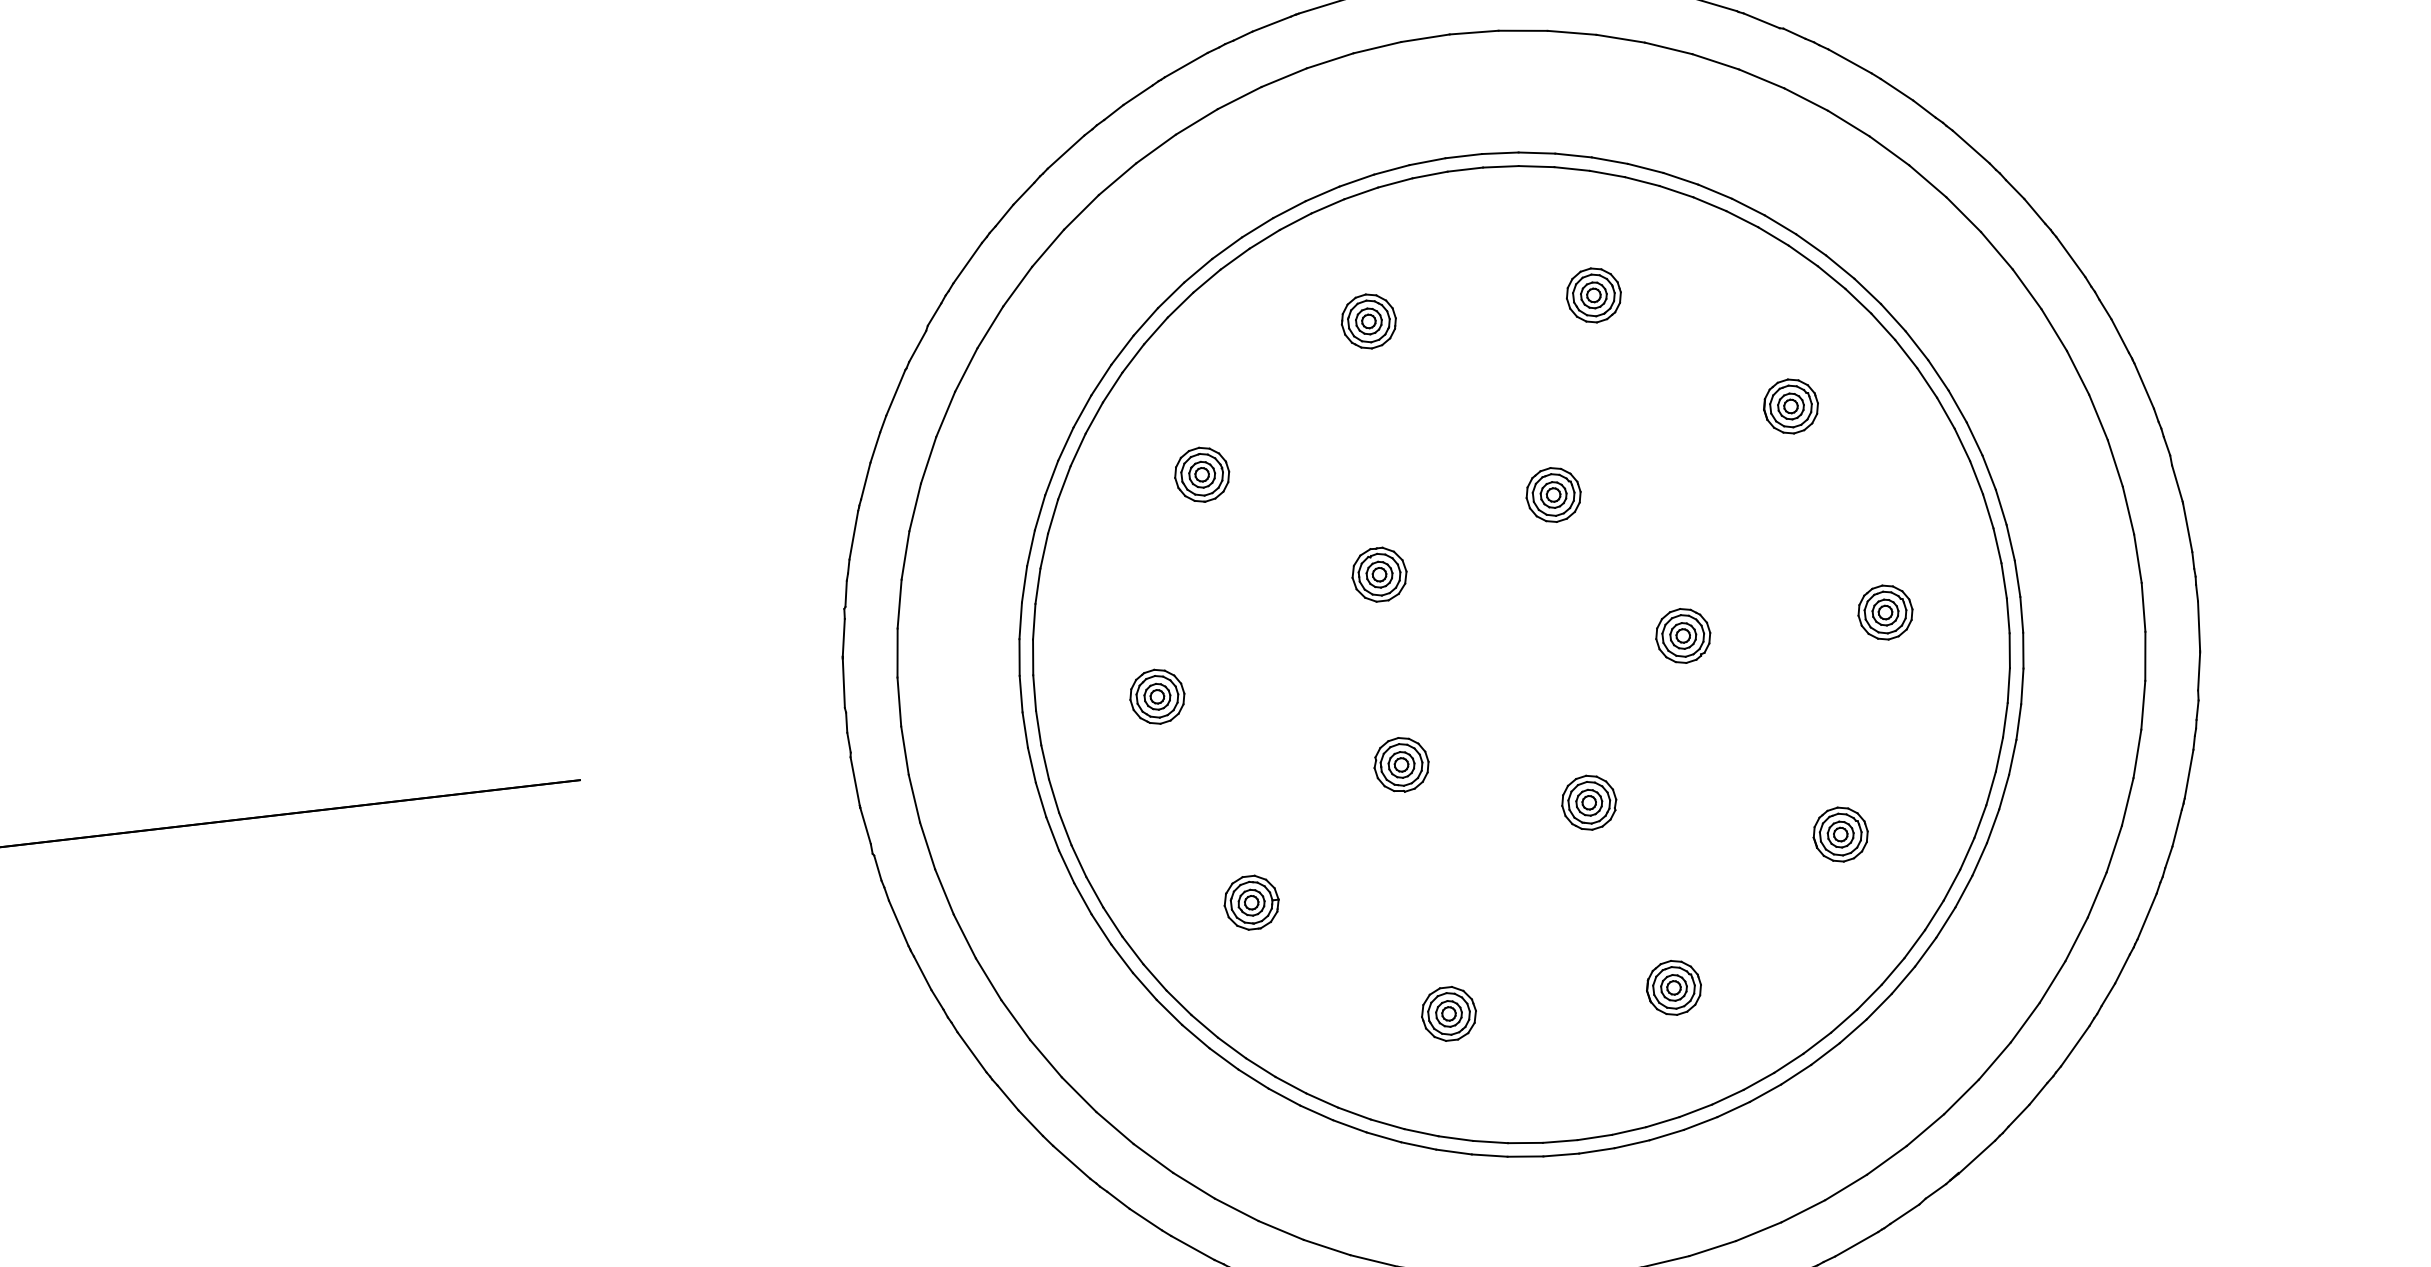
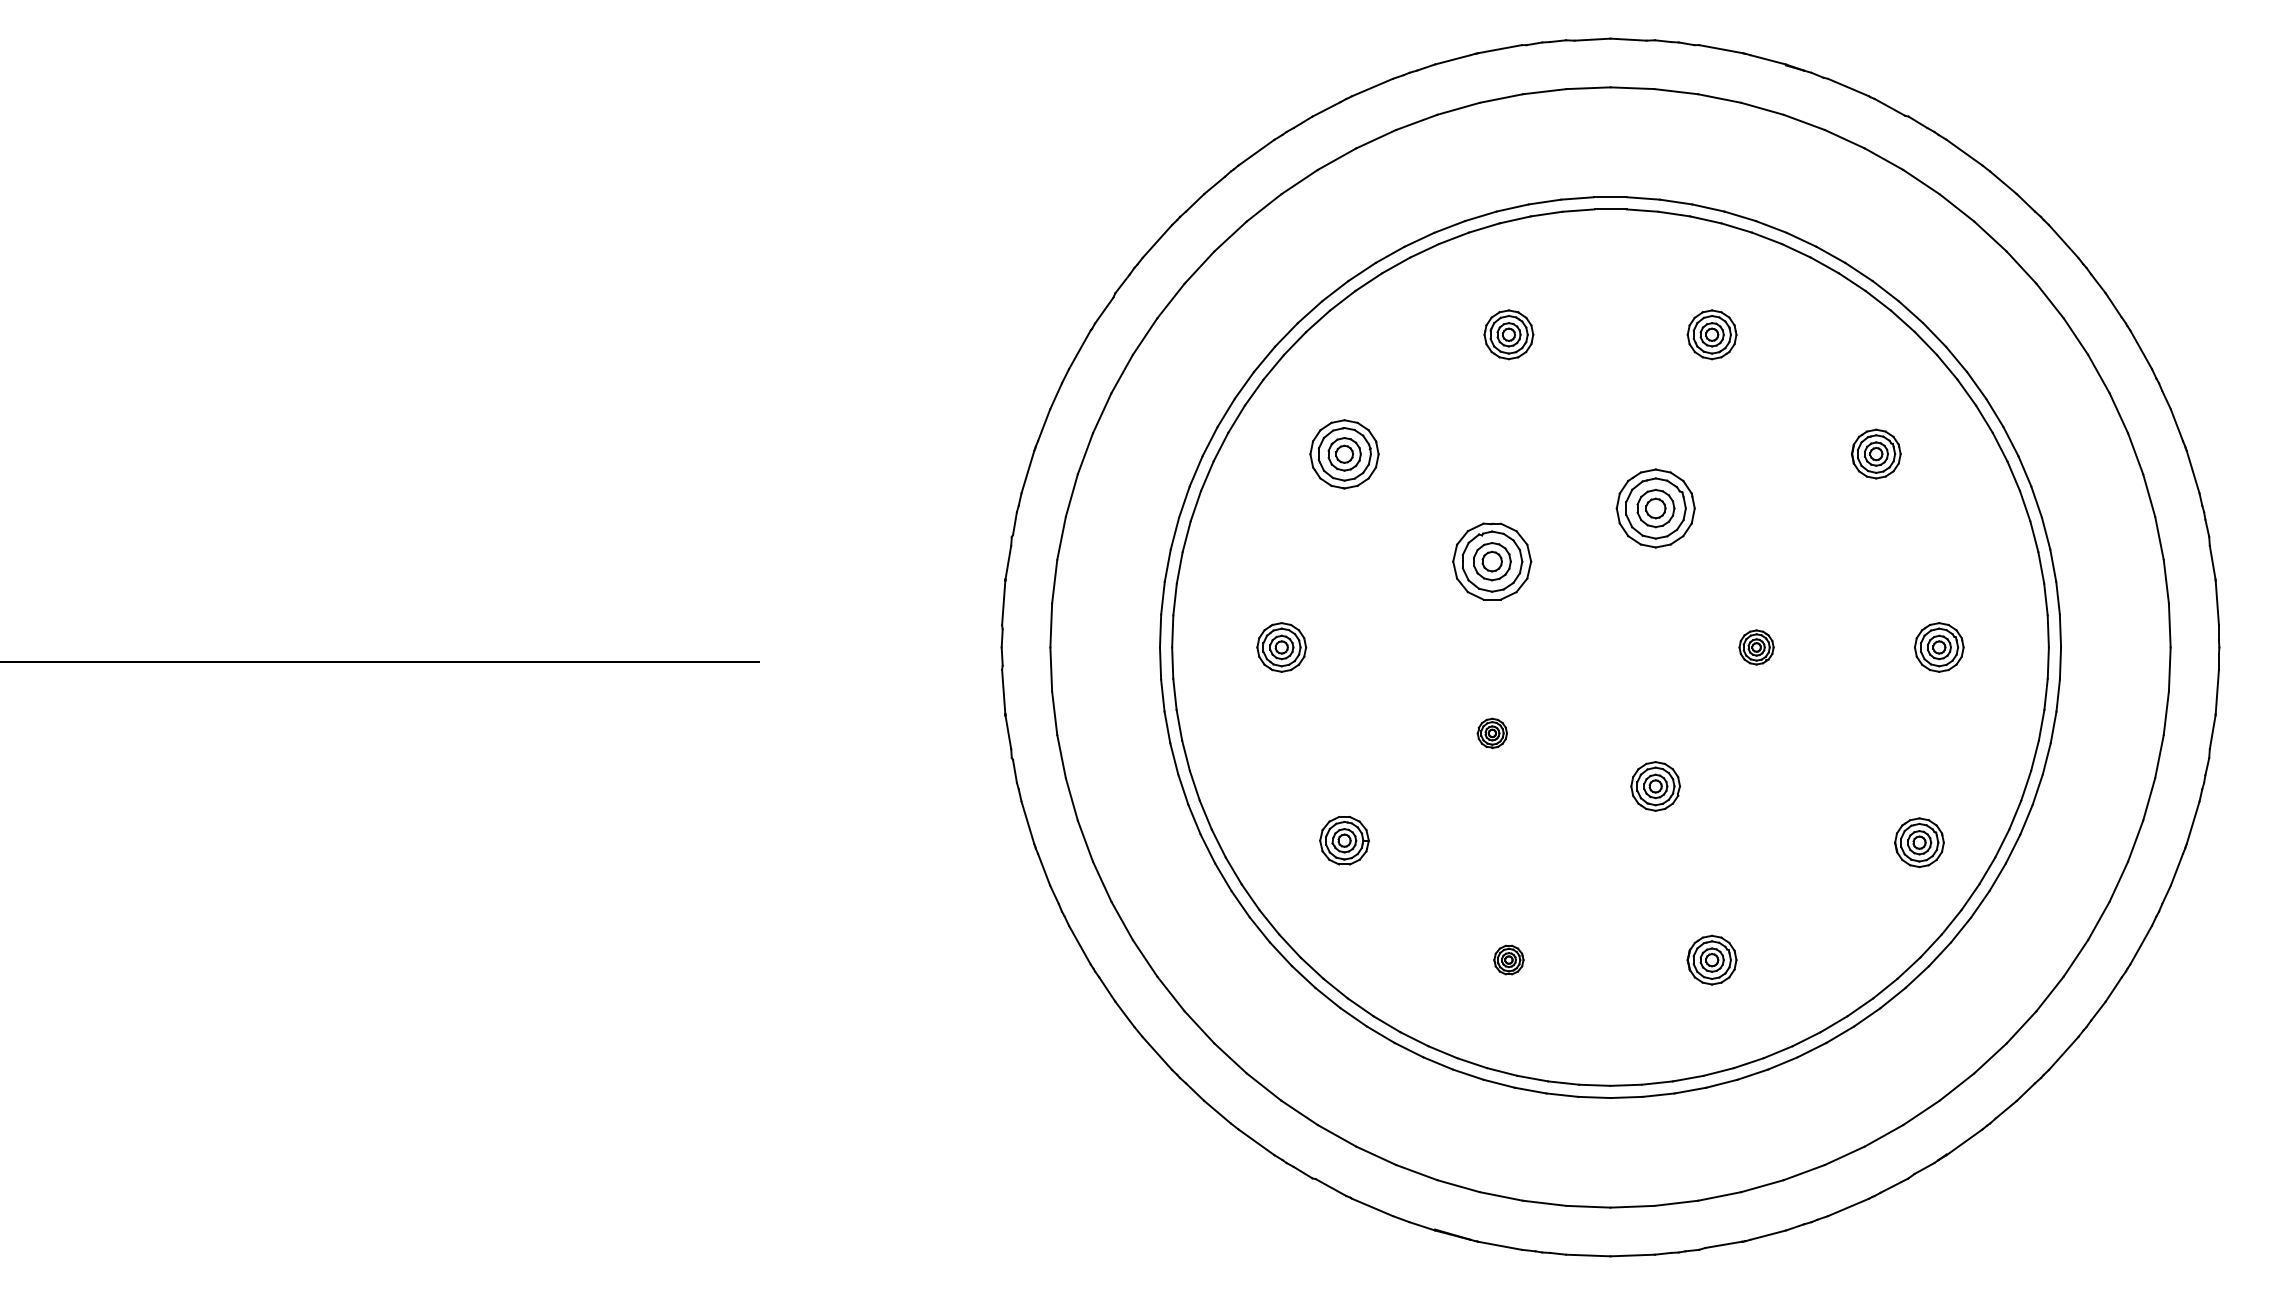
part: (1202, 473) -> (1344, 453), size x1.4
part: (1553, 495) -> (1655, 508), size x1.6
part: (1379, 574) -> (1492, 561), size x1.6
part: (1683, 636) -> (1756, 647), size x0.7
part: (1401, 765) -> (1492, 733), size x0.6
part: (1840, 834) -> (1919, 842), moved
part: (1448, 1013) -> (1508, 959), size x0.6

